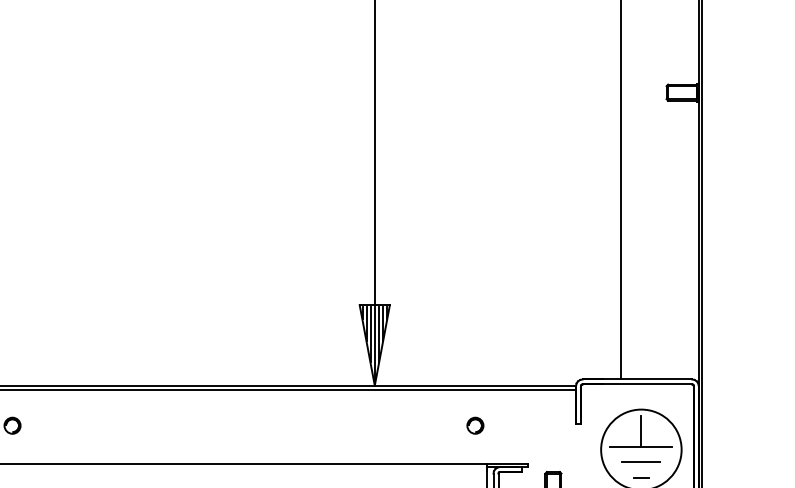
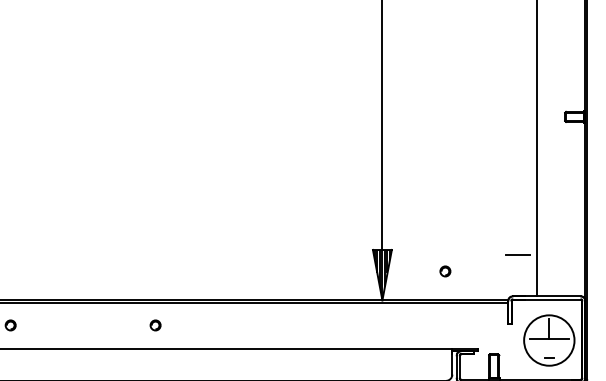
part: (475, 425) -> (445, 271), moved
line: (640, 460) -> (517, 254), moved

